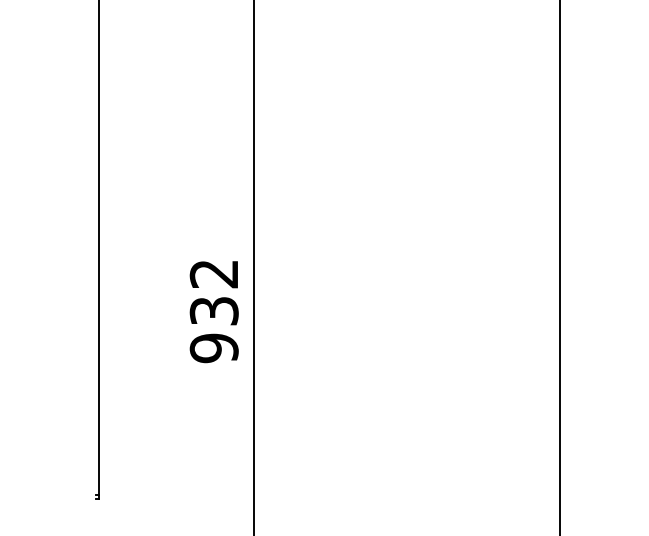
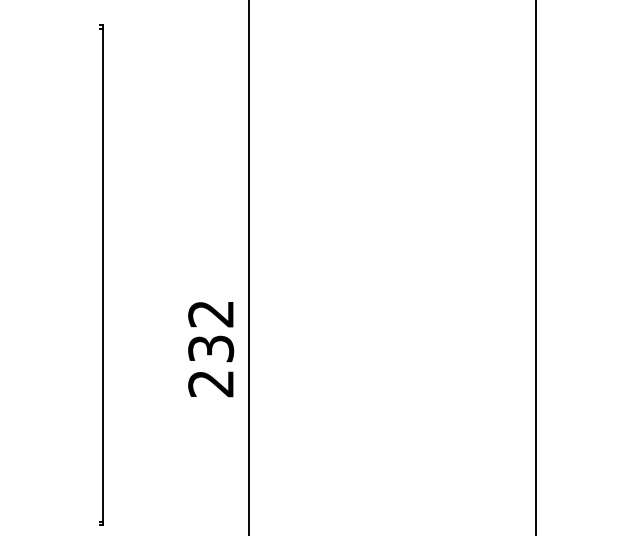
text: (214, 348) -> (211, 383), 932 -> 232

